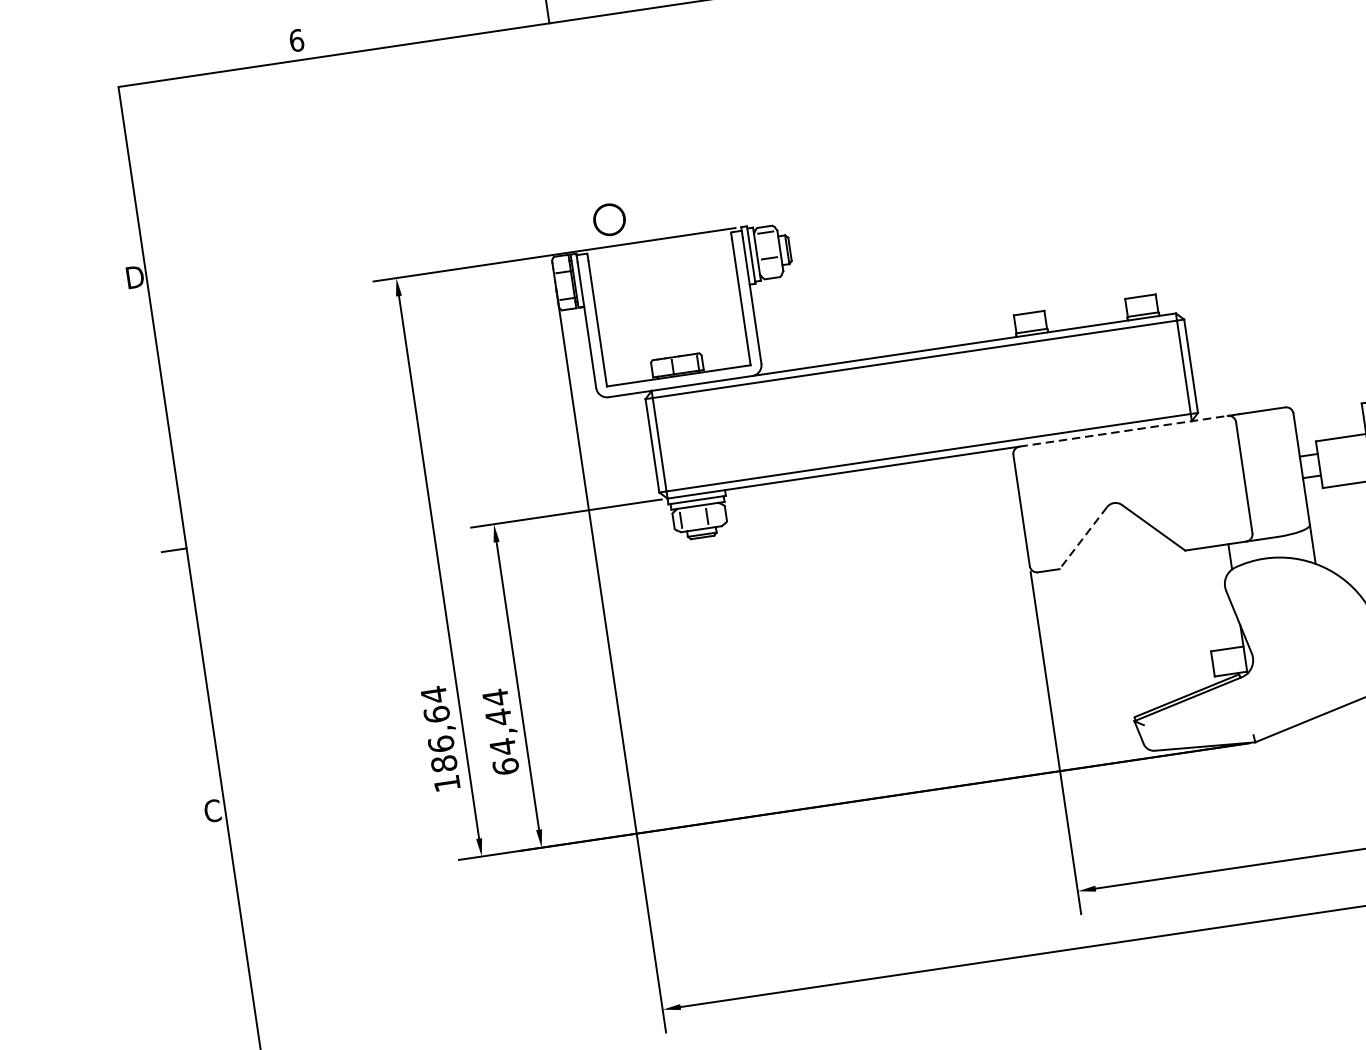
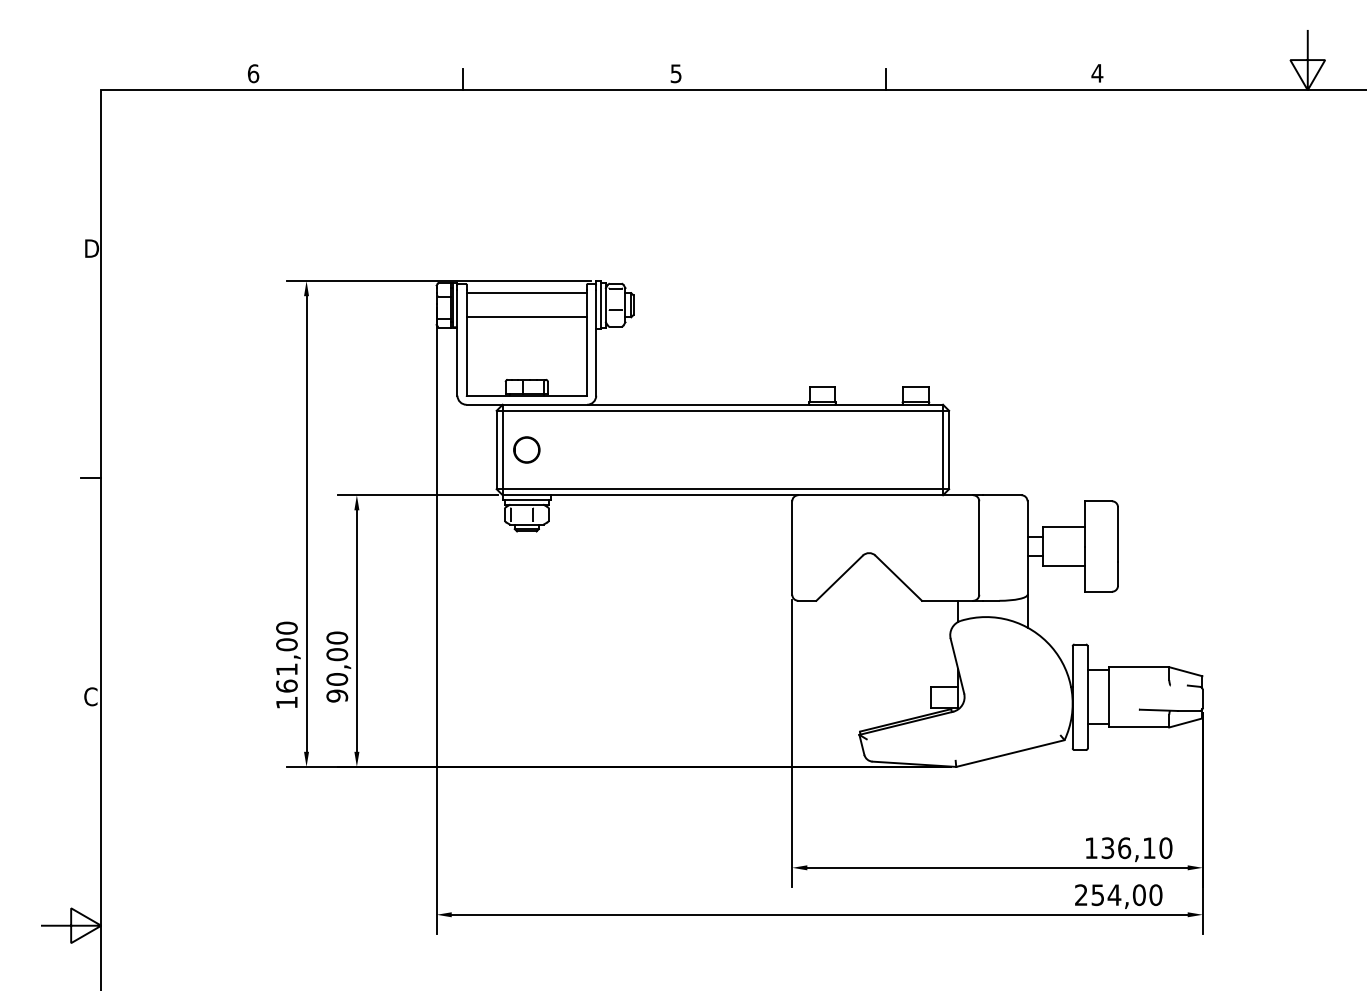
circle: (609, 219) -> (526, 449), moved
line: (660, 254) -> (526, 293), added
line: (664, 282) -> (526, 317), added
line: (1124, 431) -> (886, 495), dashed -> solid
line: (1083, 538) -> (839, 578), dashed -> solid
text: (438, 728) -> (286, 656), 186,64 -> 161,00
text: (500, 731) -> (337, 666), 64,44 -> 90,00

